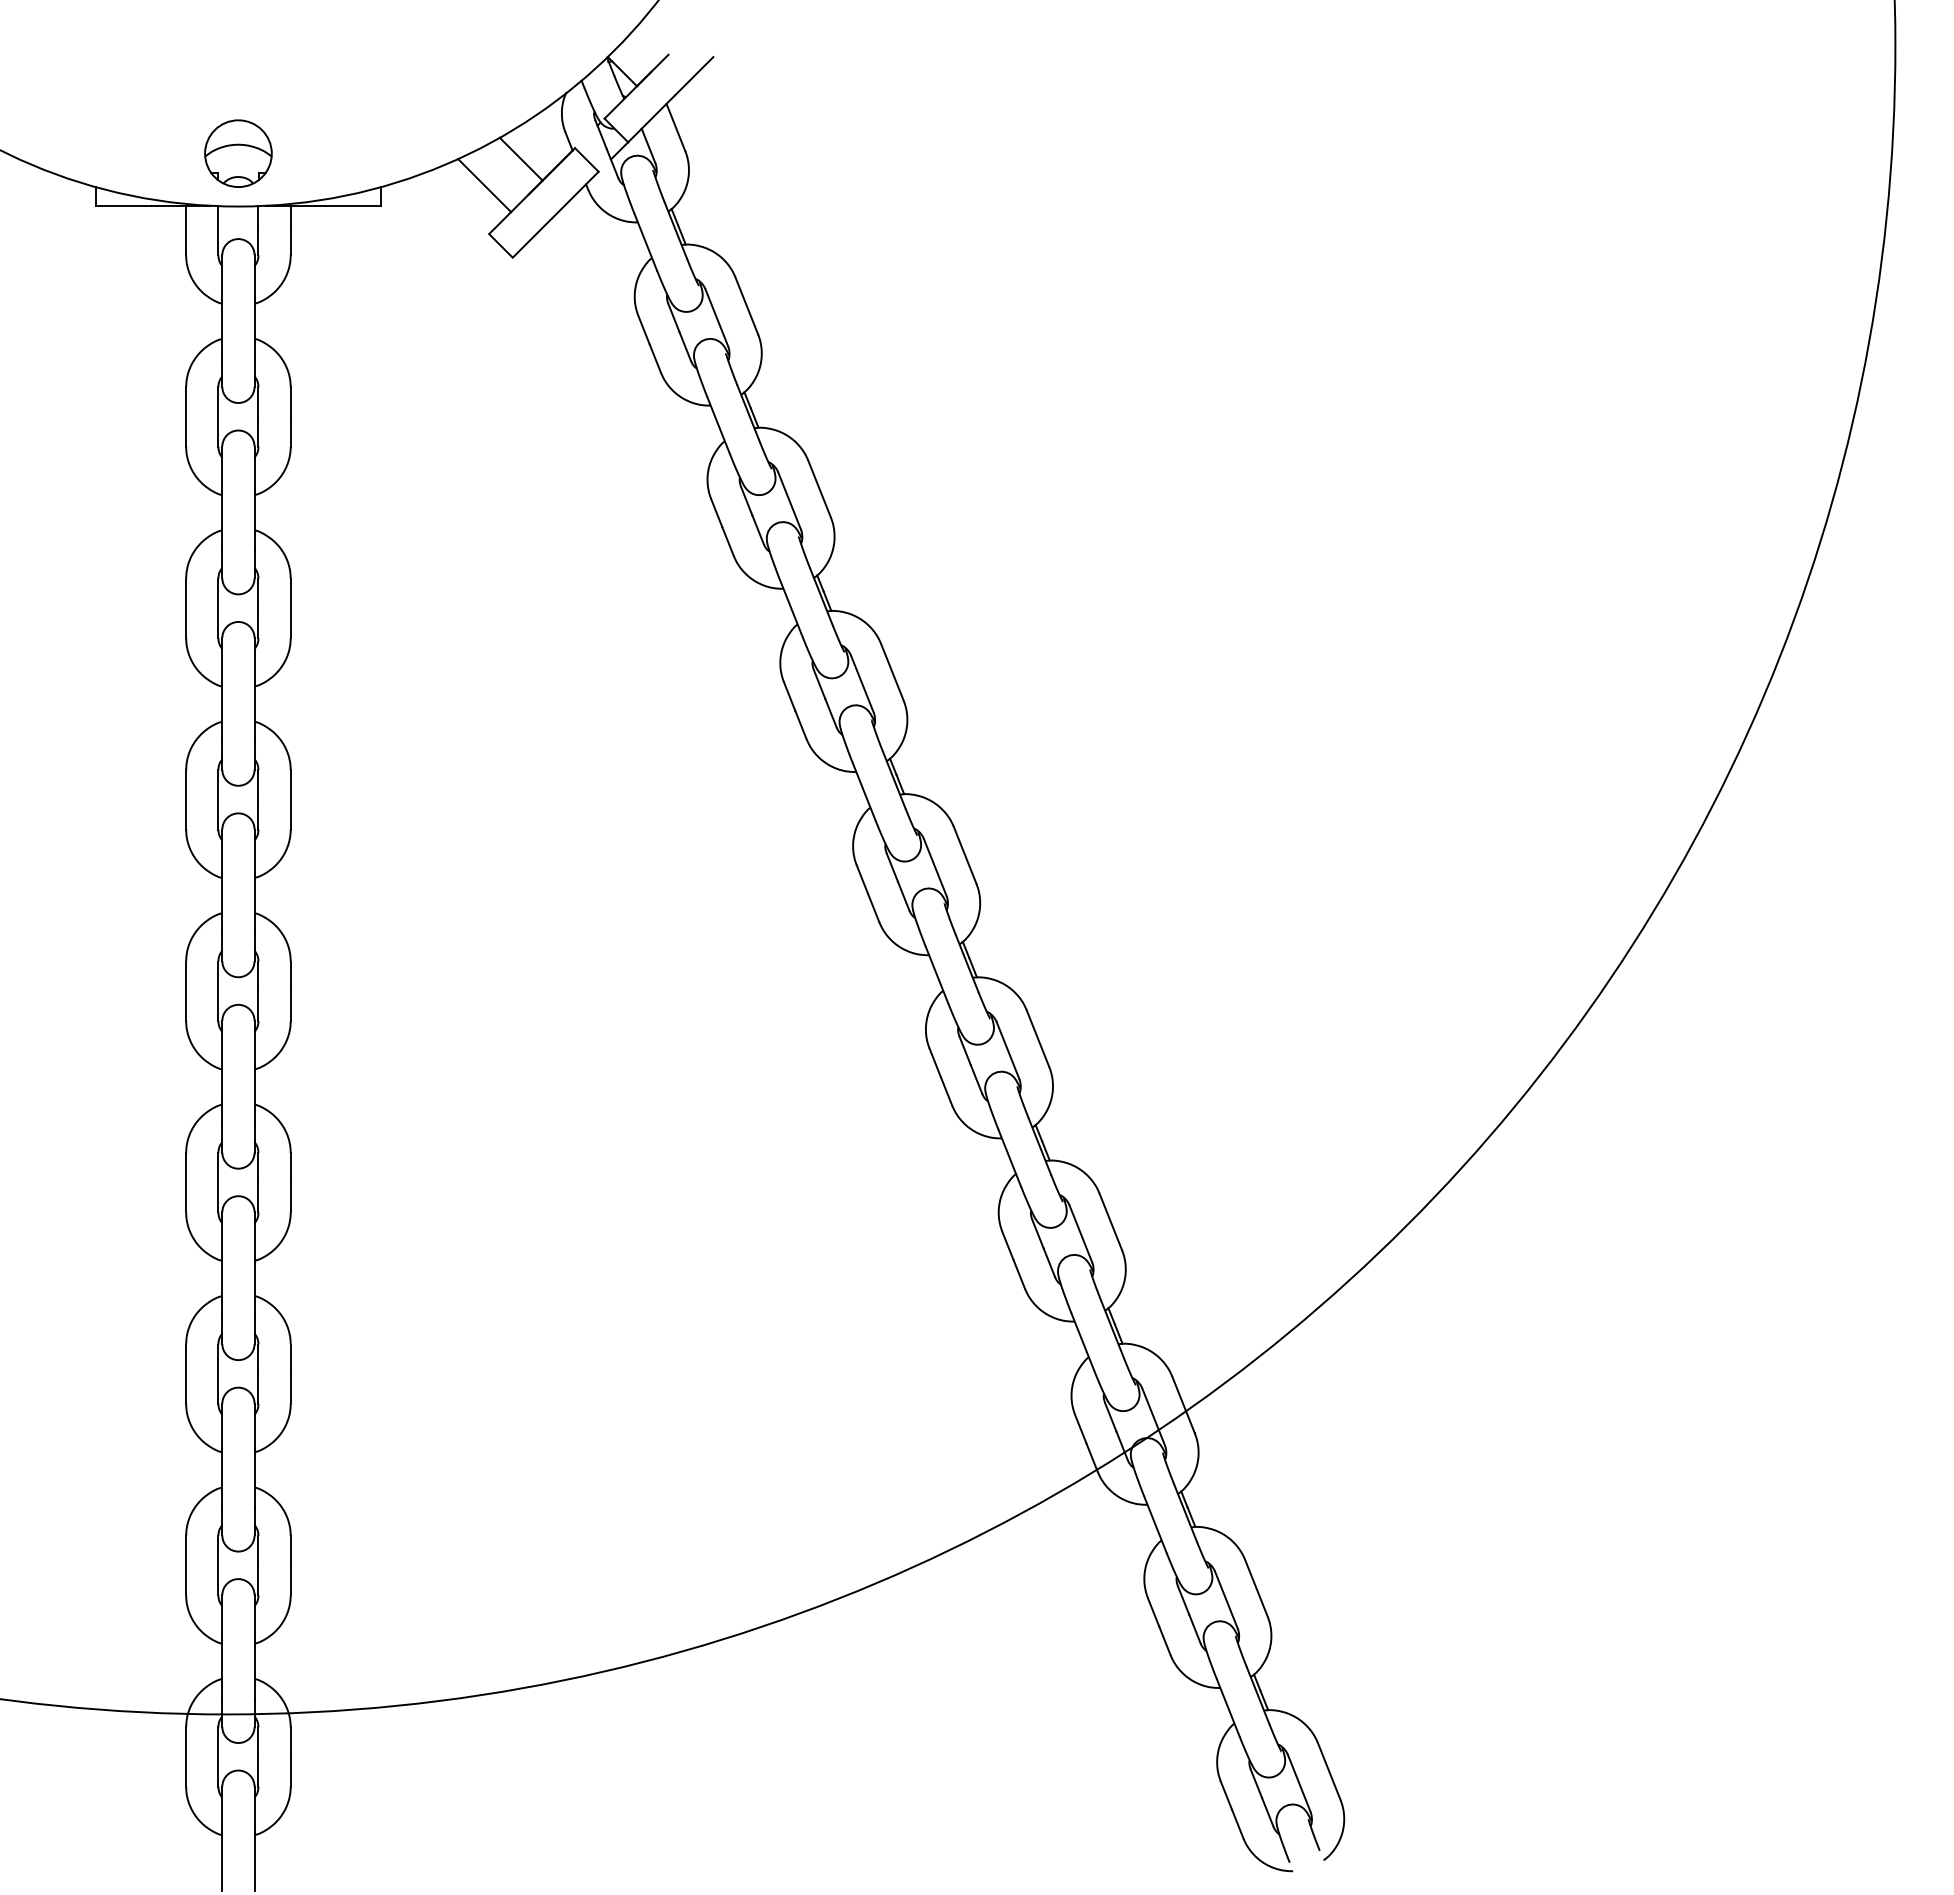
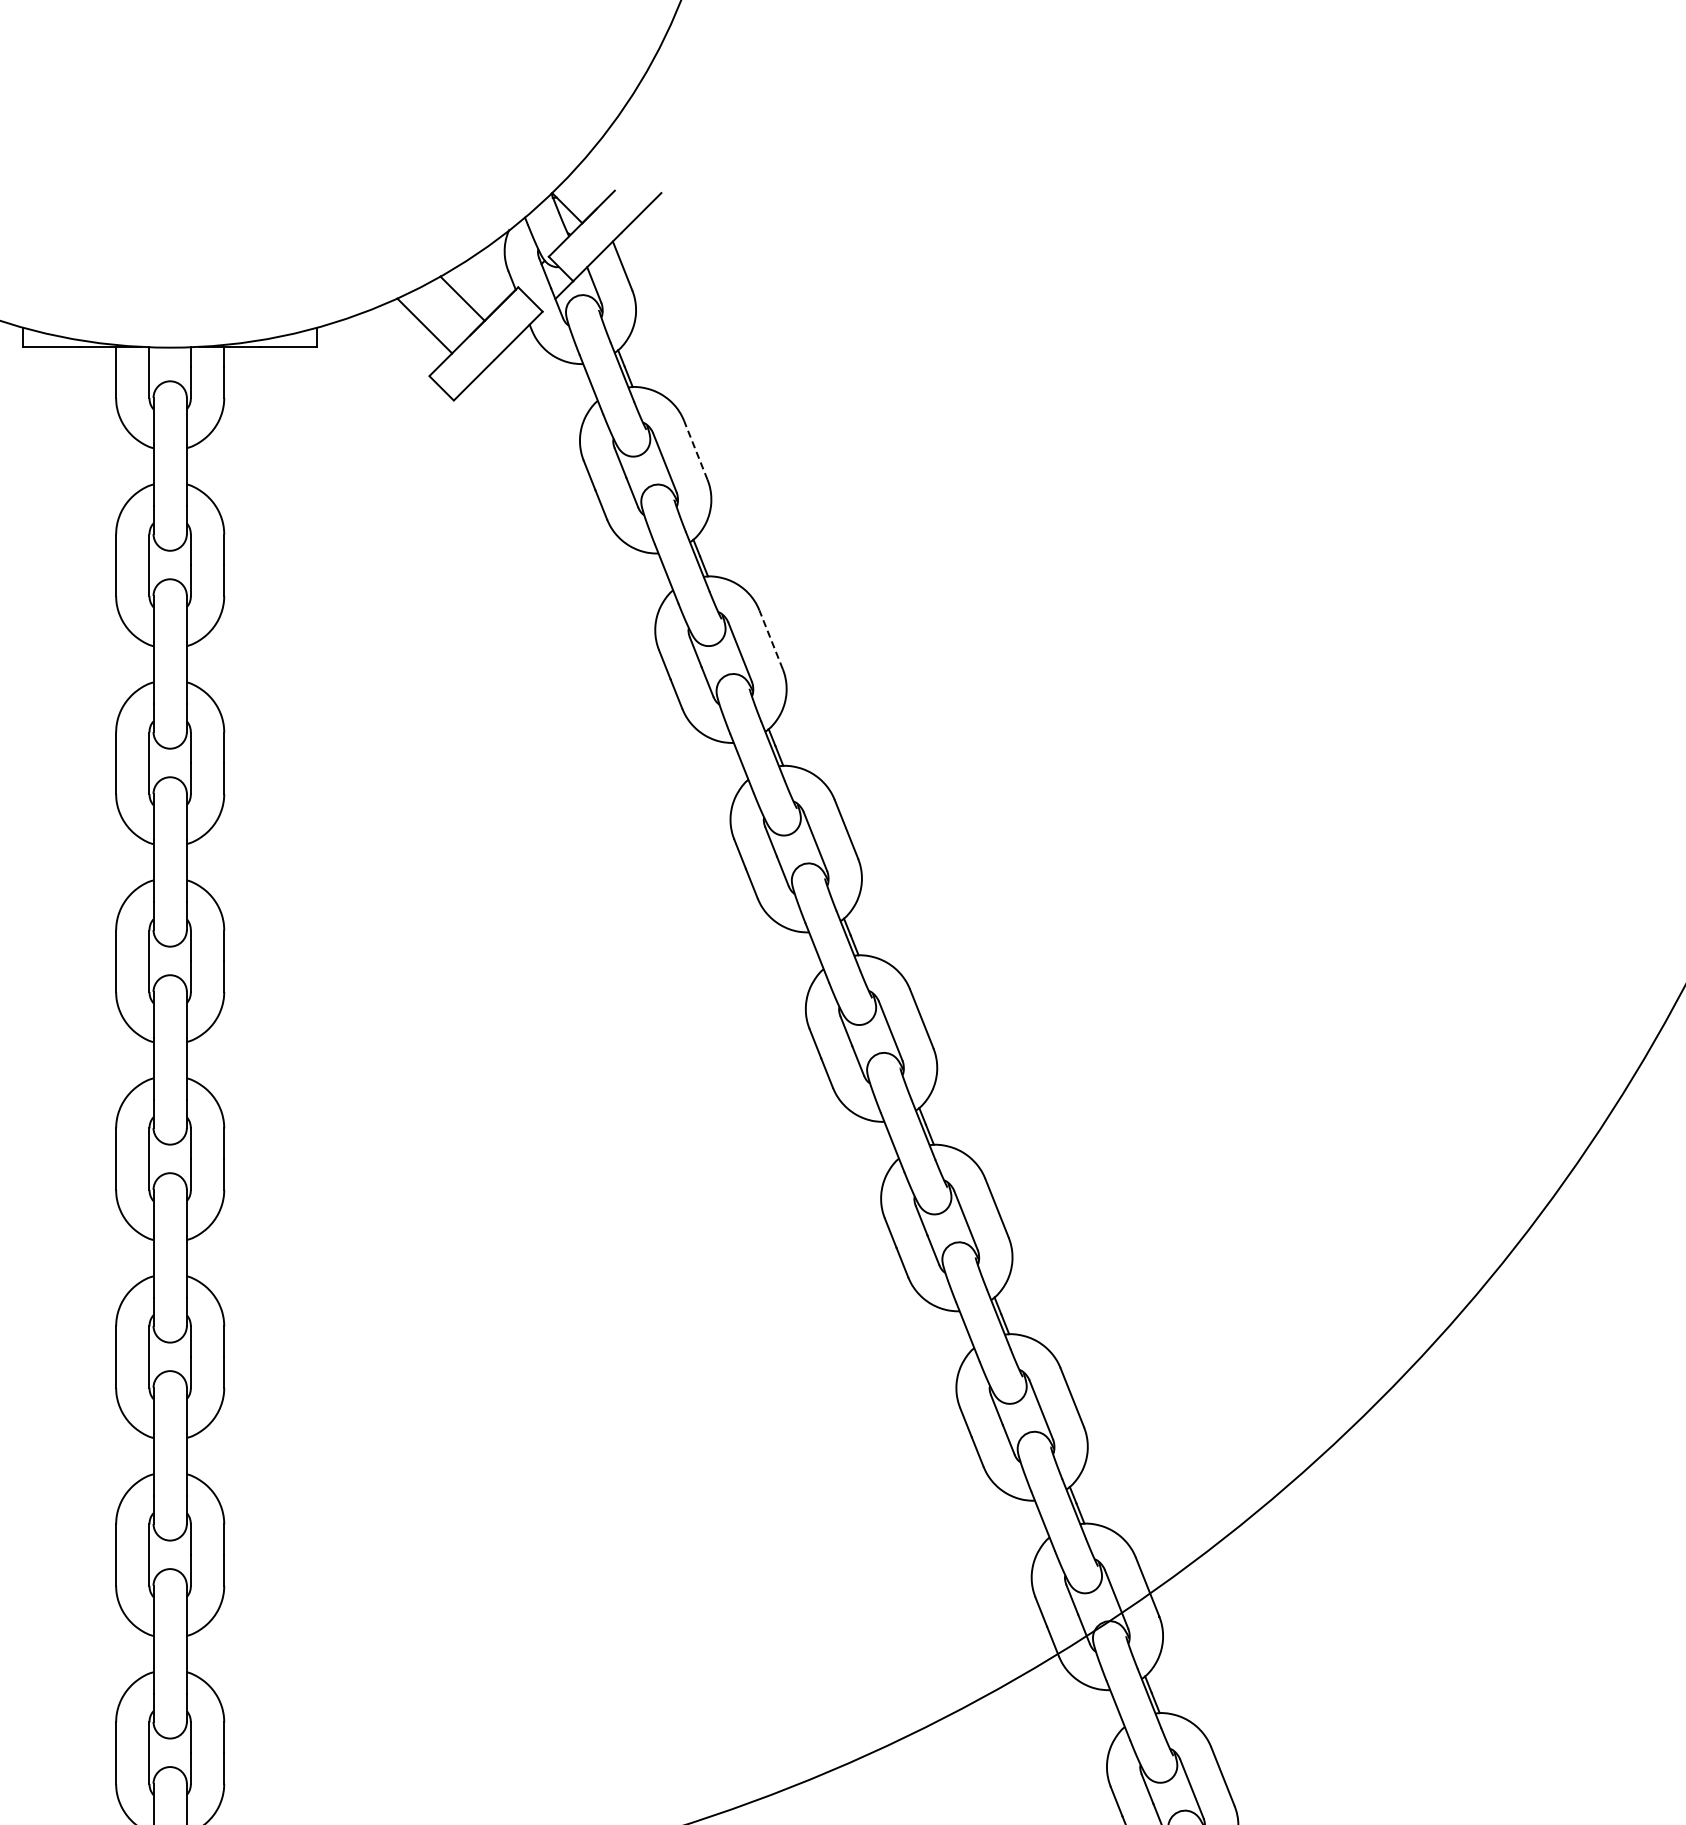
part: (238, 153) -> (170, 292), removed
line: (746, 305) -> (695, 449), solid -> dashed
line: (819, 489) -> (771, 640), solid -> dashed

